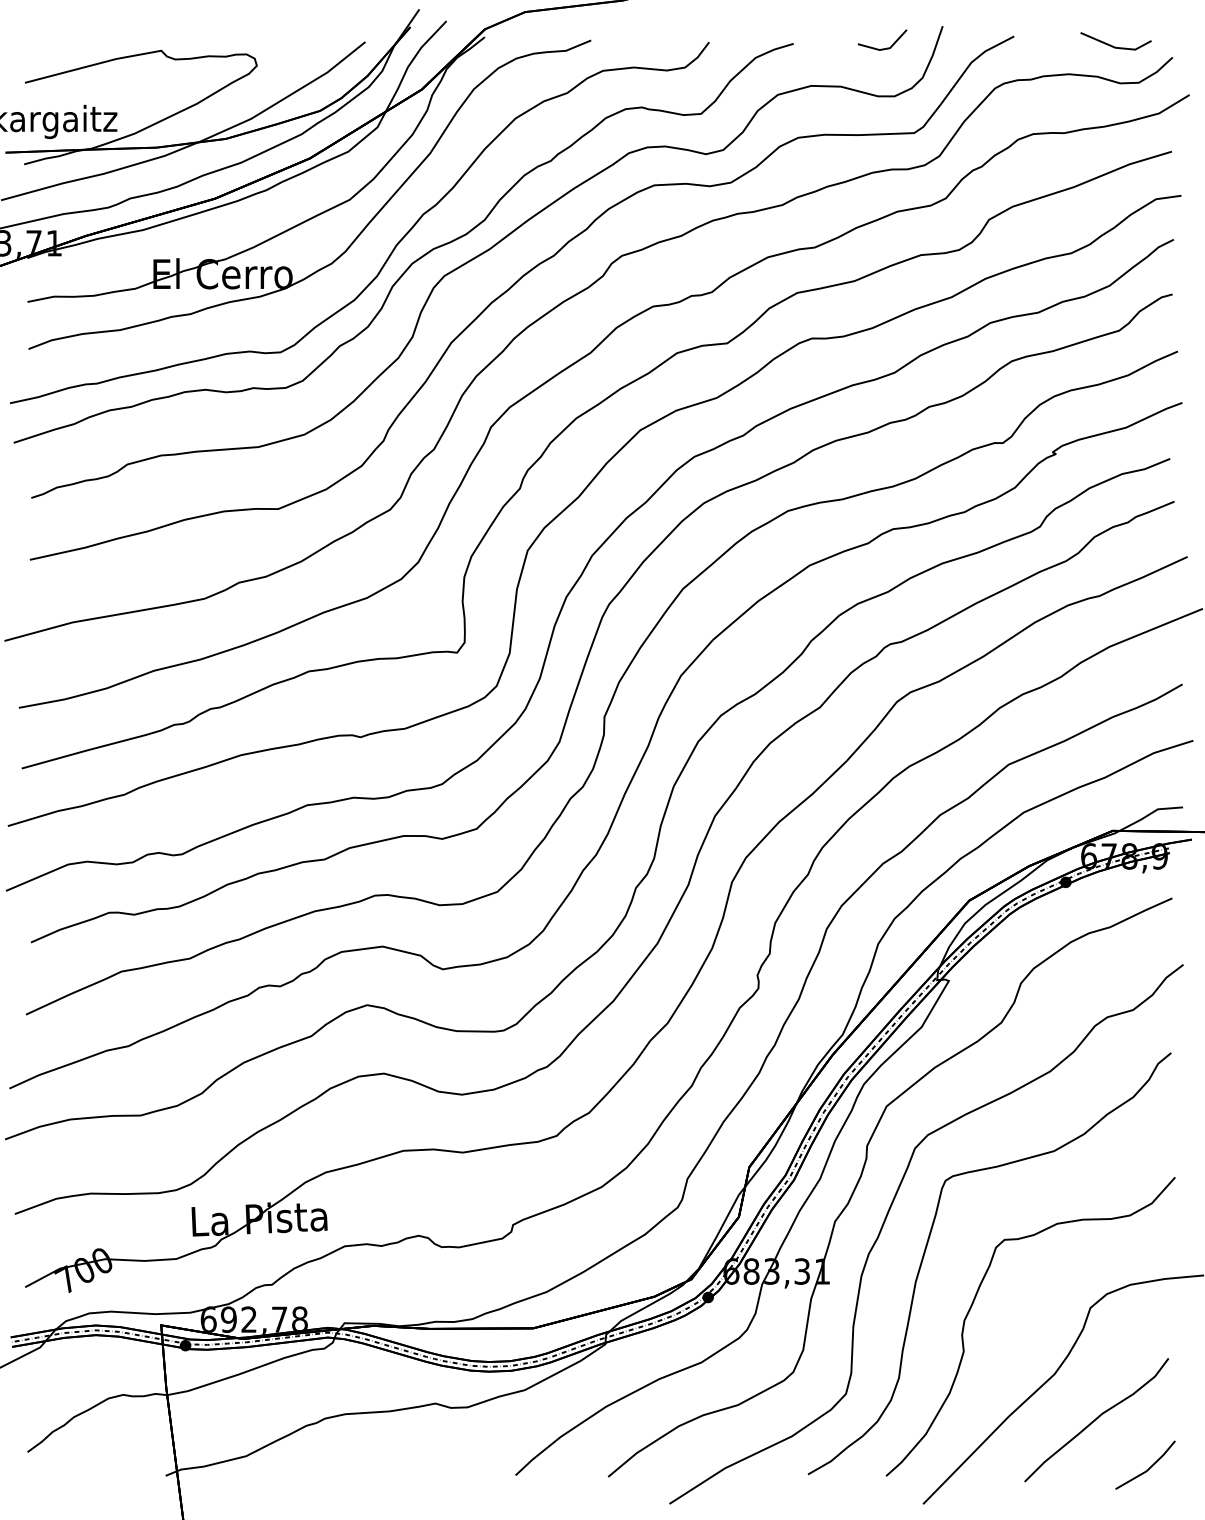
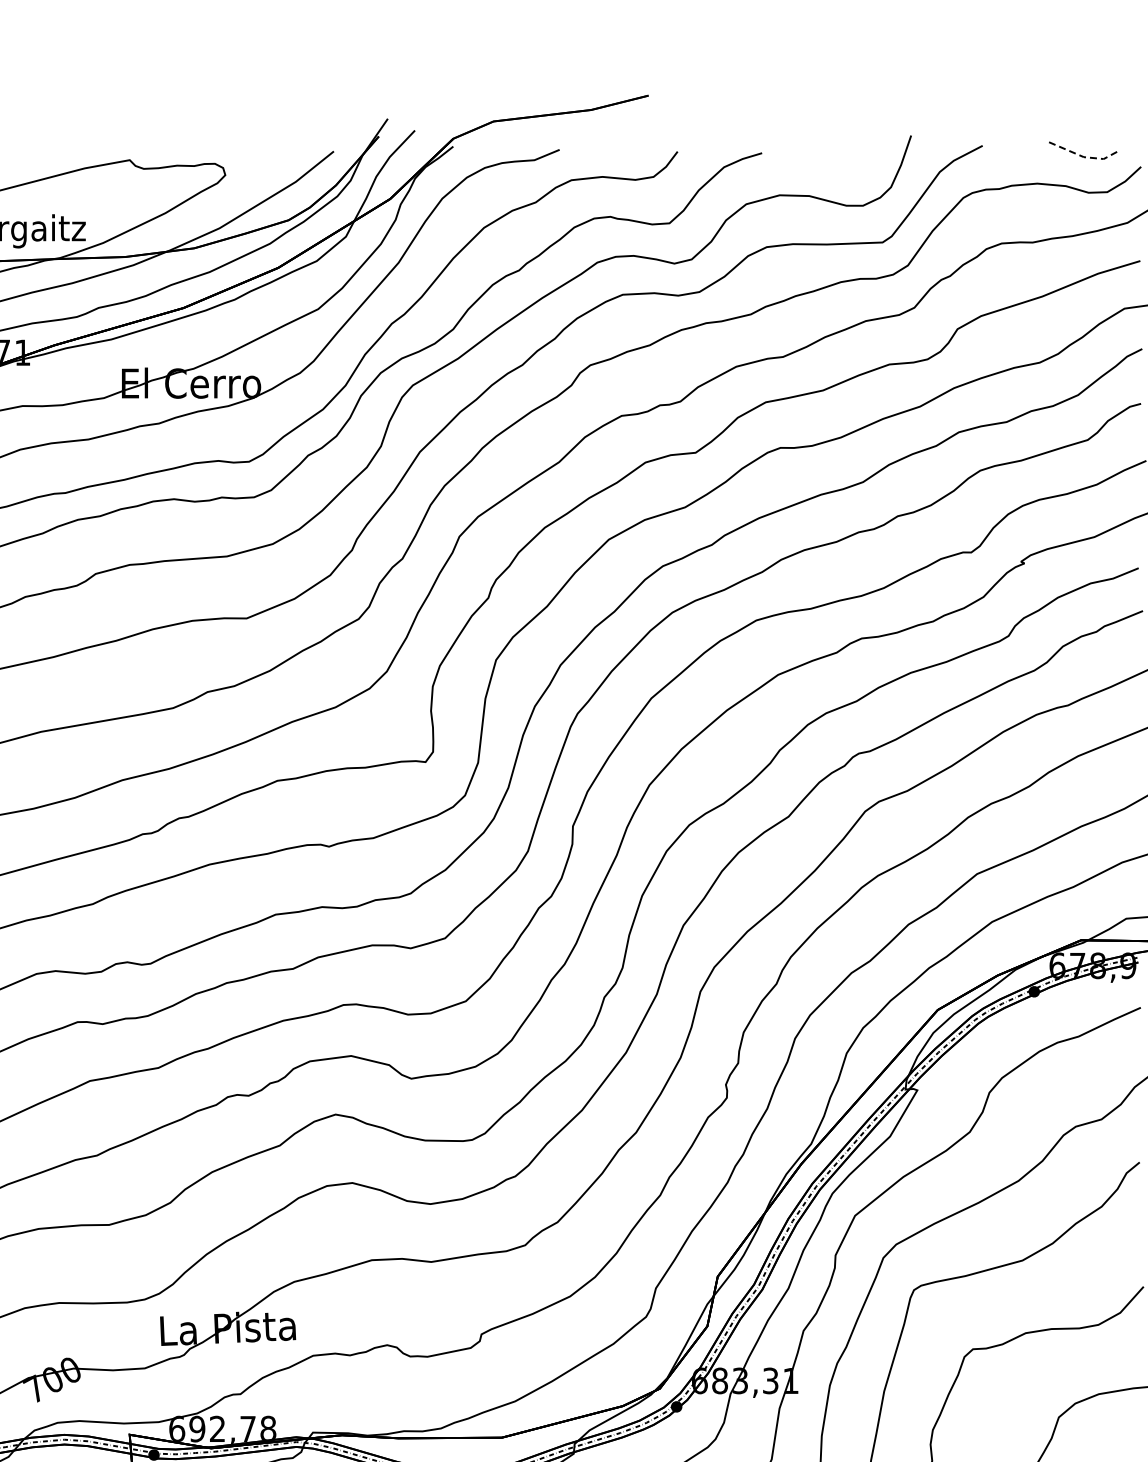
line: (886, 47) -> (854, 156), removed
line: (1116, 47) -> (1084, 156), solid -> dashed

